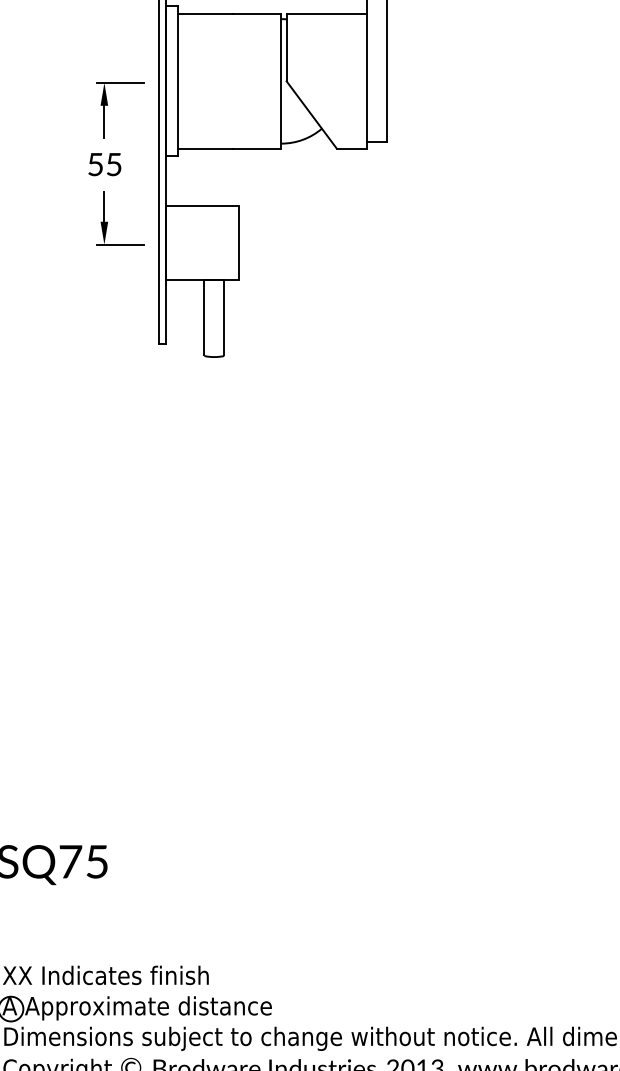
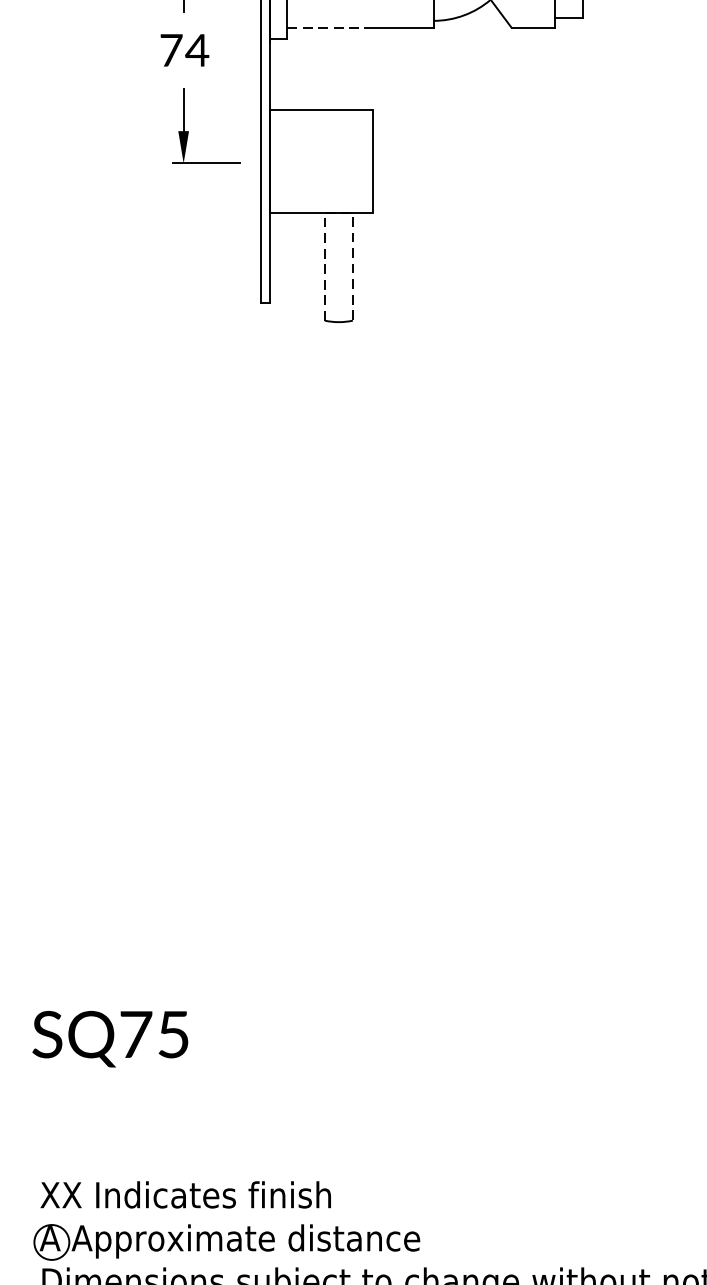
line: (205, 148) -> (326, 27), solid -> dashed
text: (105, 164) -> (185, 50), 55 -> 74
line: (214, 279) -> (339, 212), solid -> dashed

